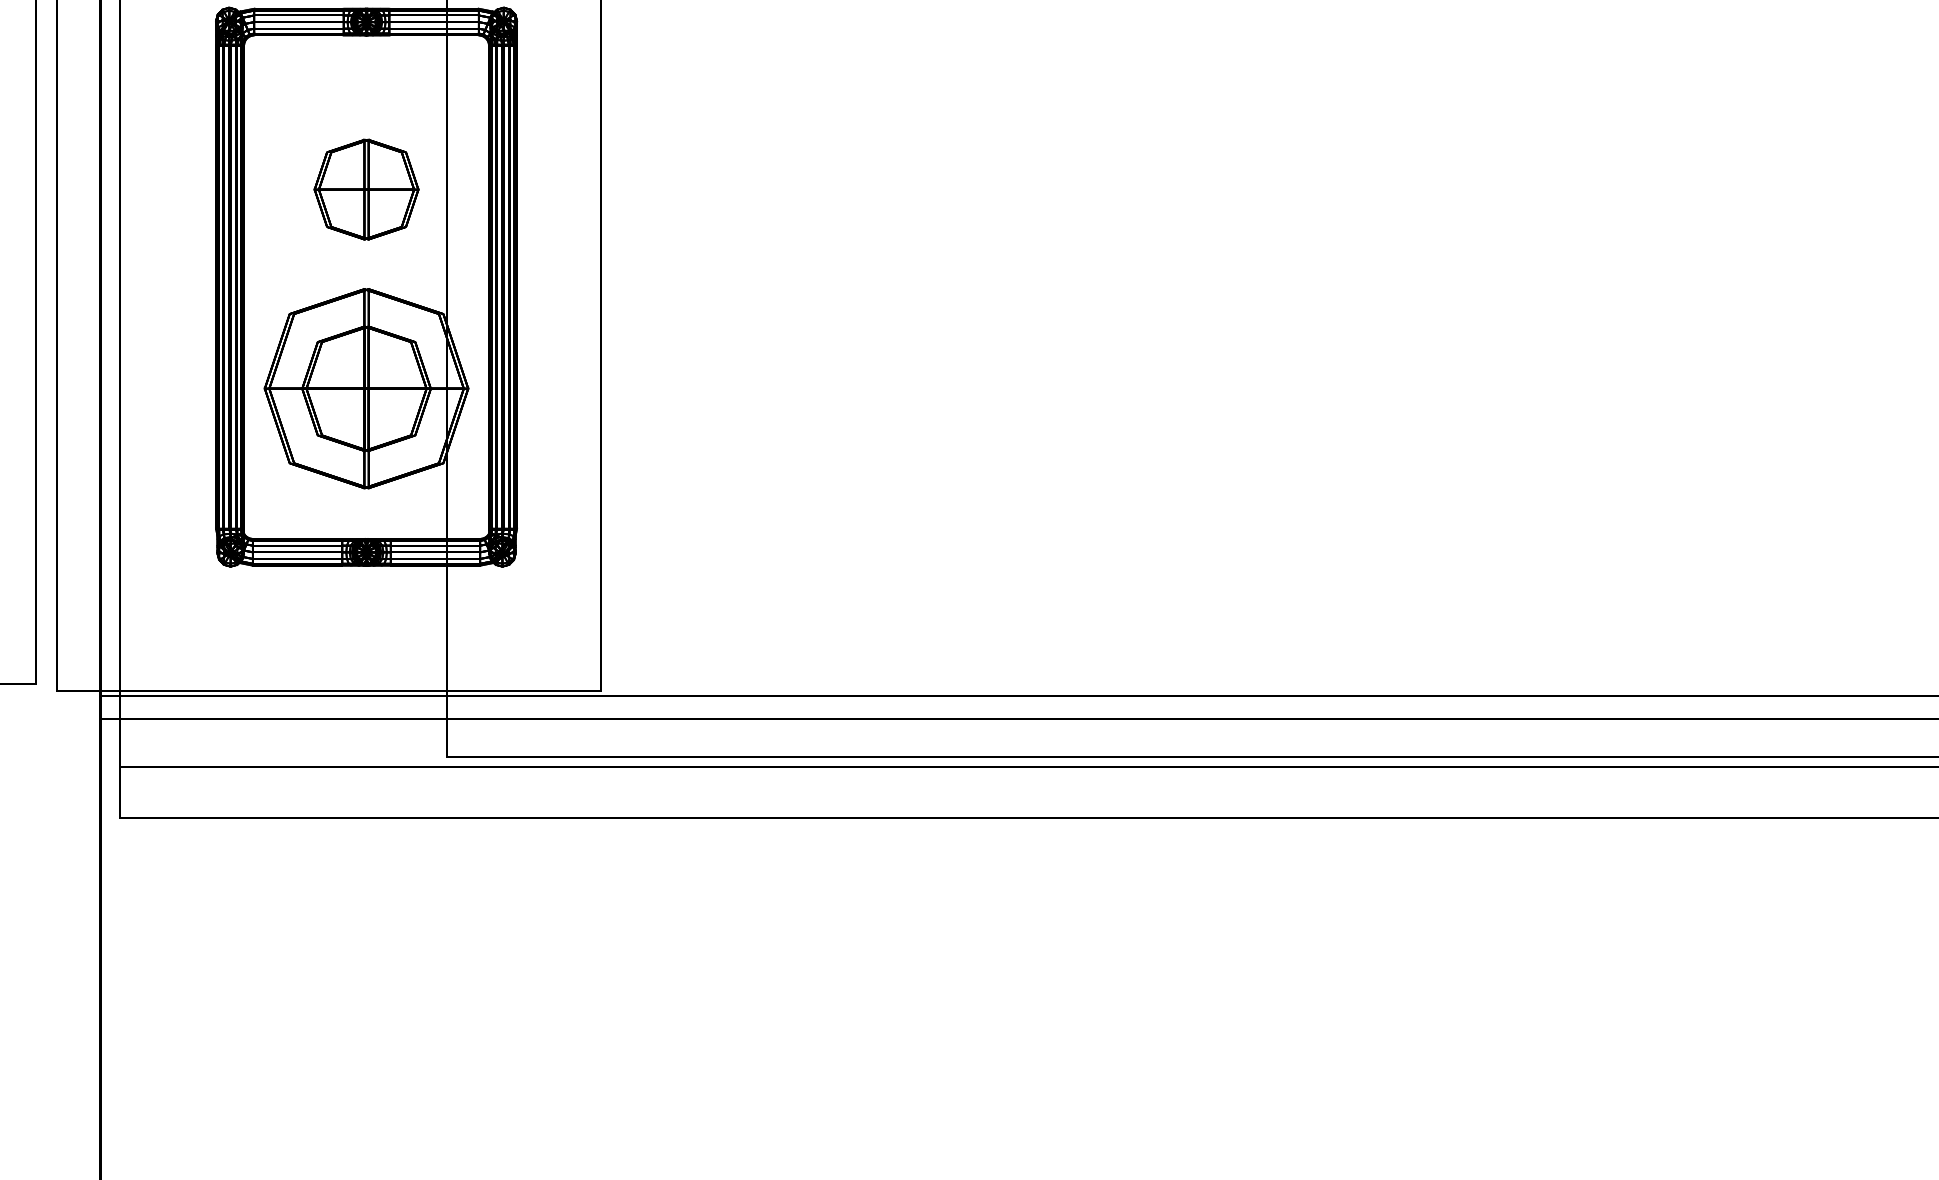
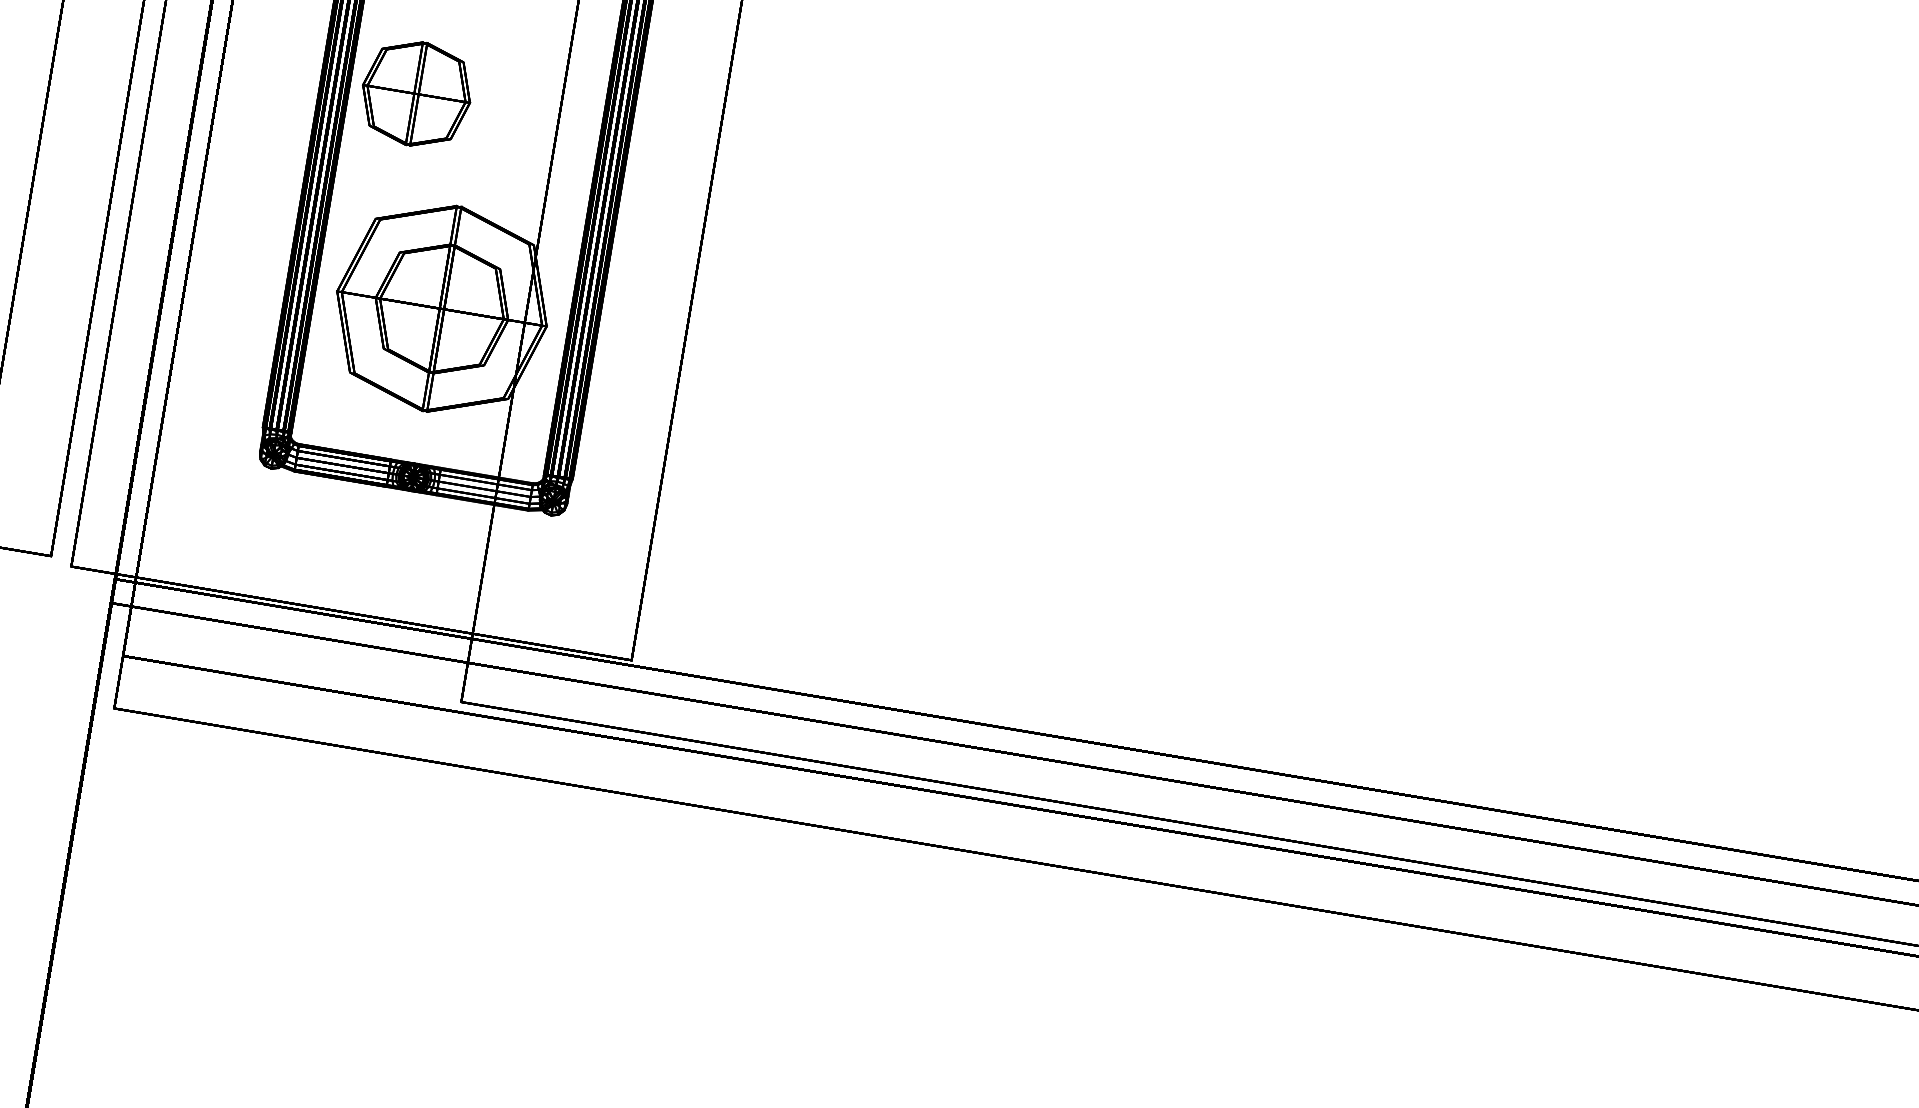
part: (366, 189) -> (416, 93), moved

